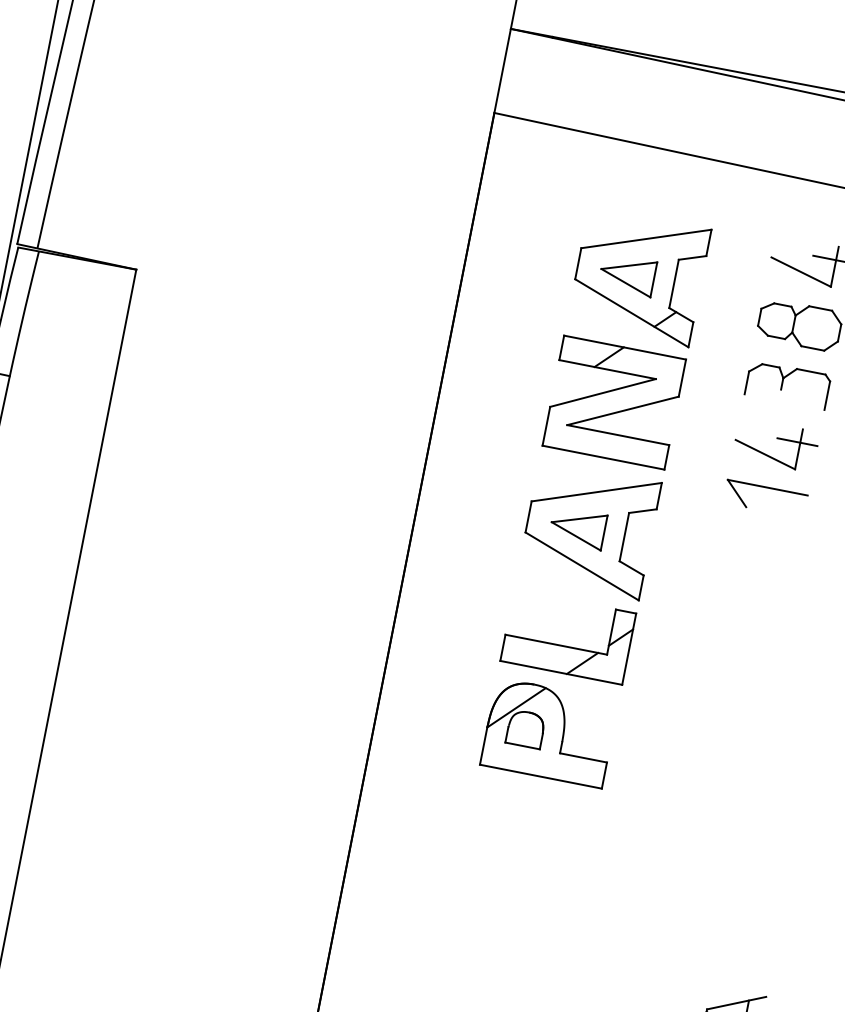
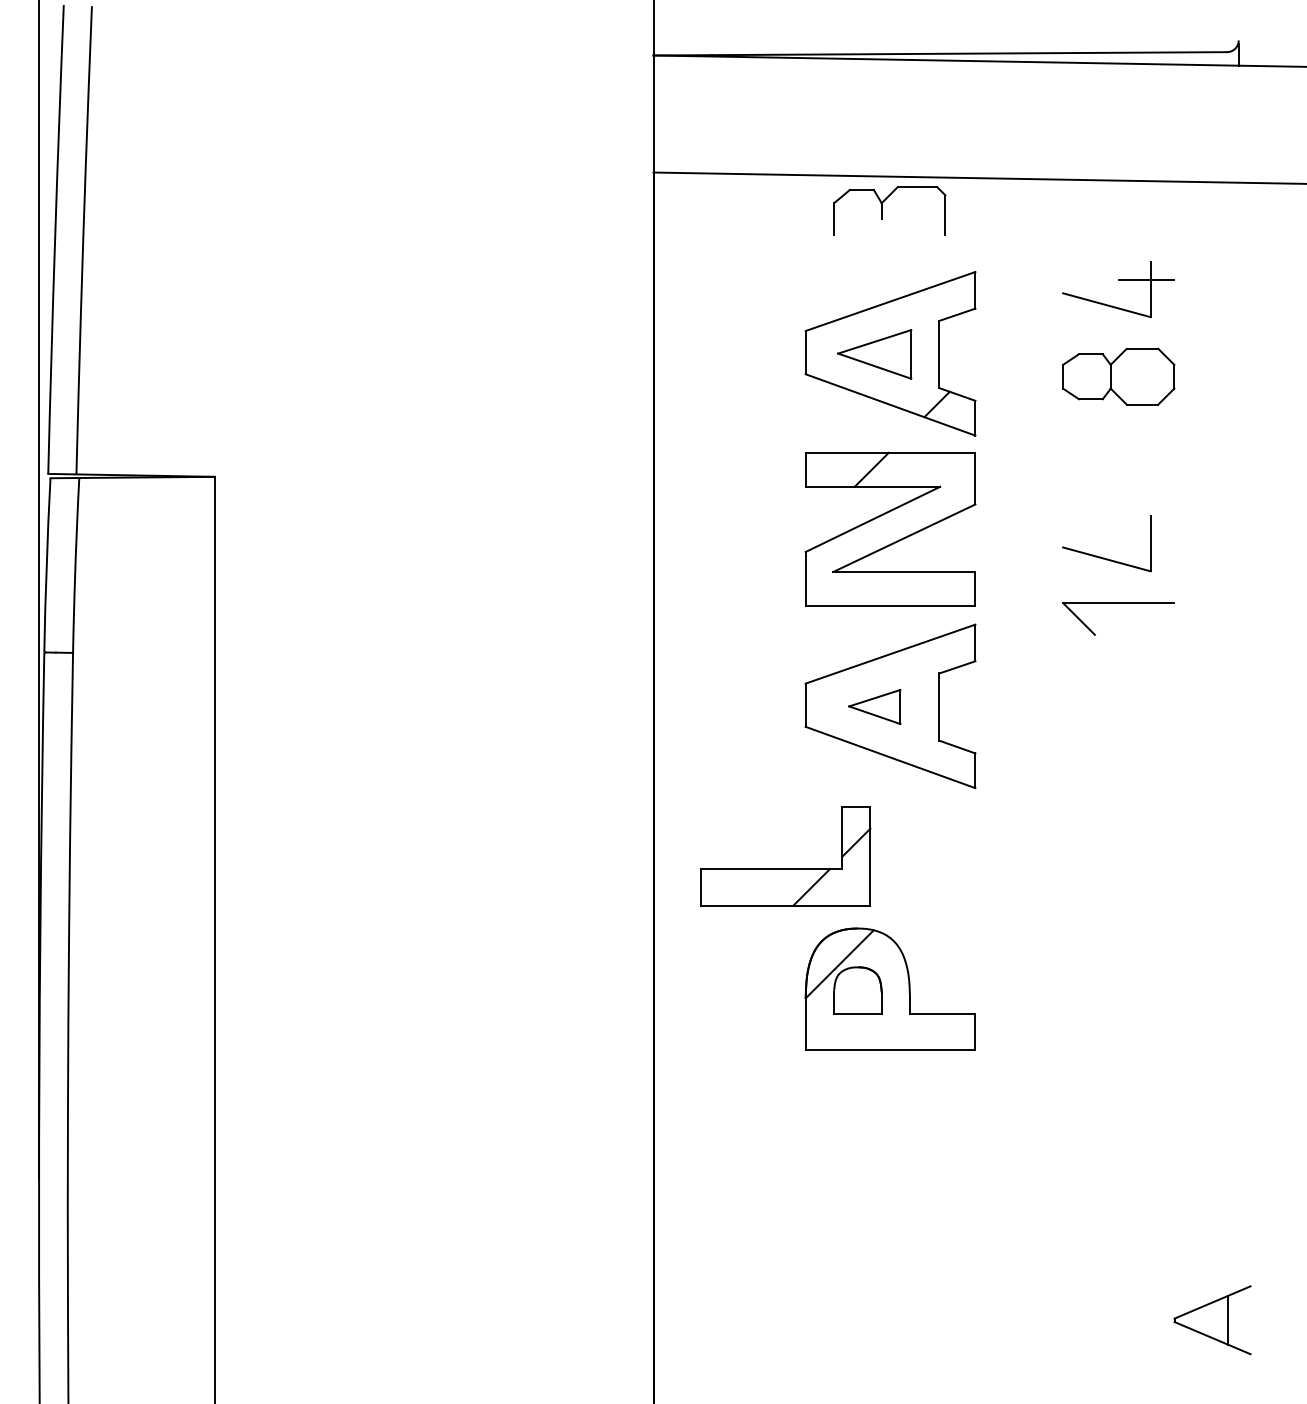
part: (782, 383) -> (882, 210), moved
line: (797, 442) -> (1146, 534), removed
part: (577, 527) -> (874, 706), size x0.7
part: (566, 646) -> (785, 868), moved

